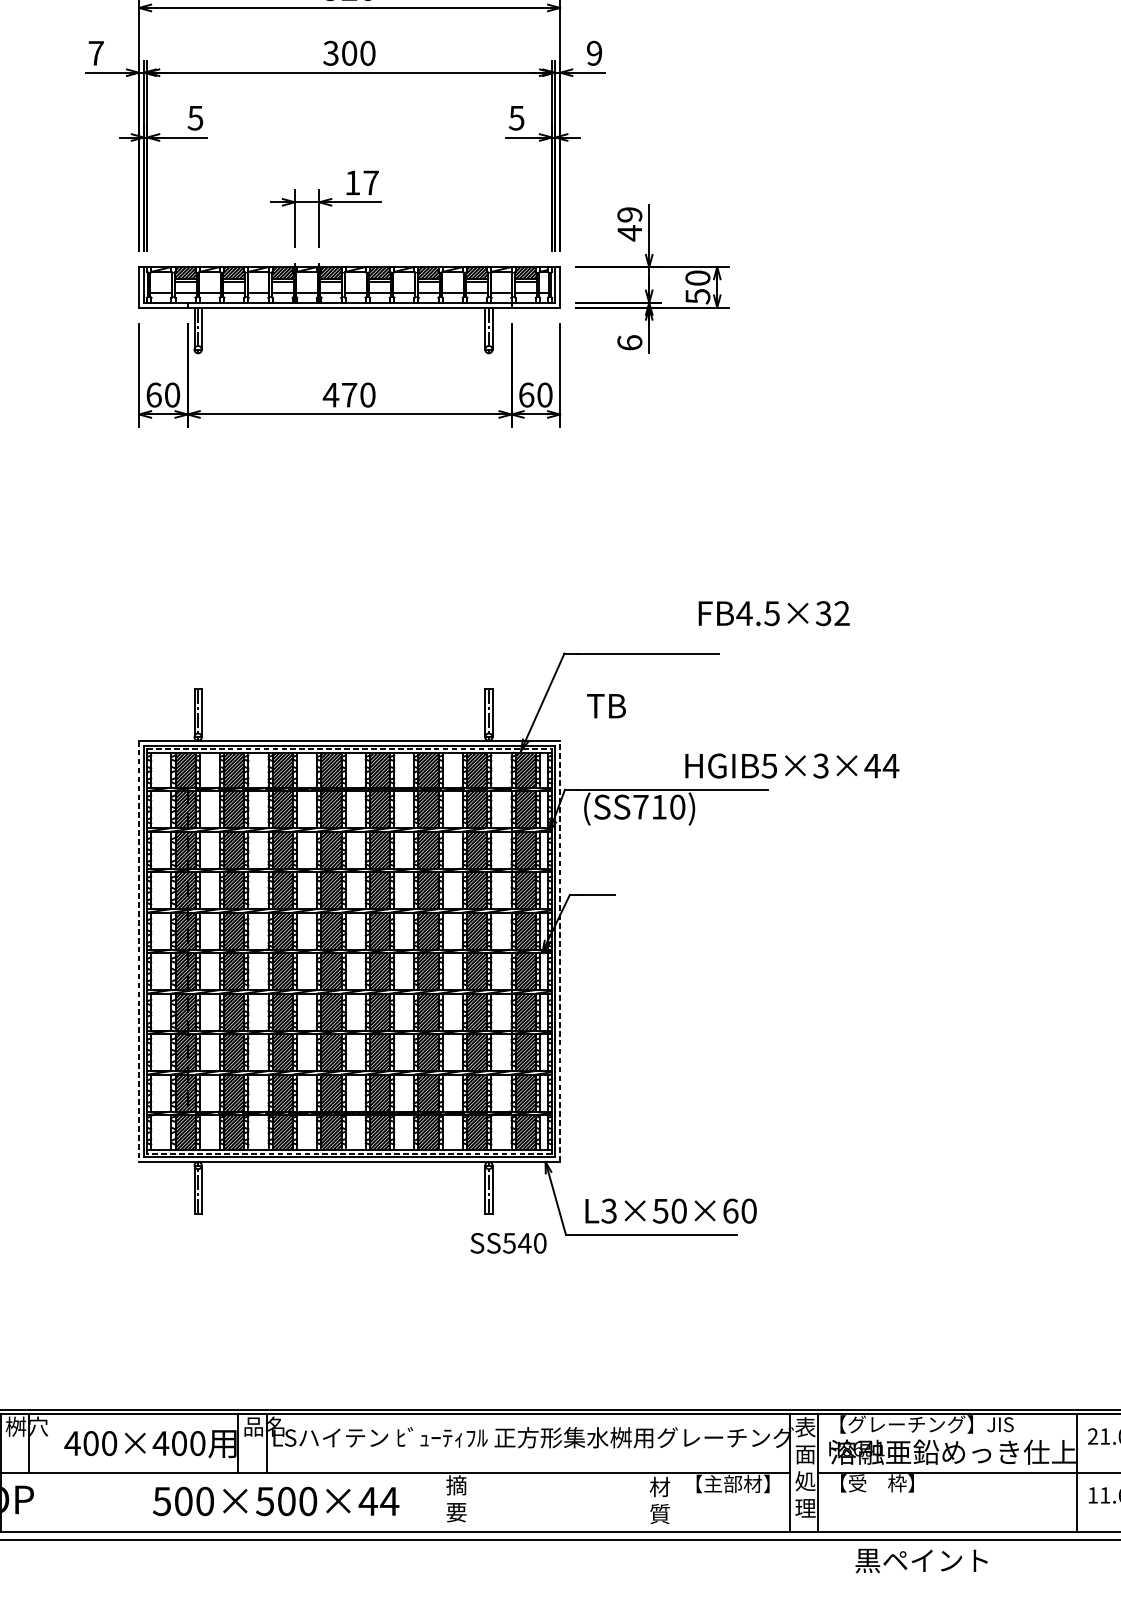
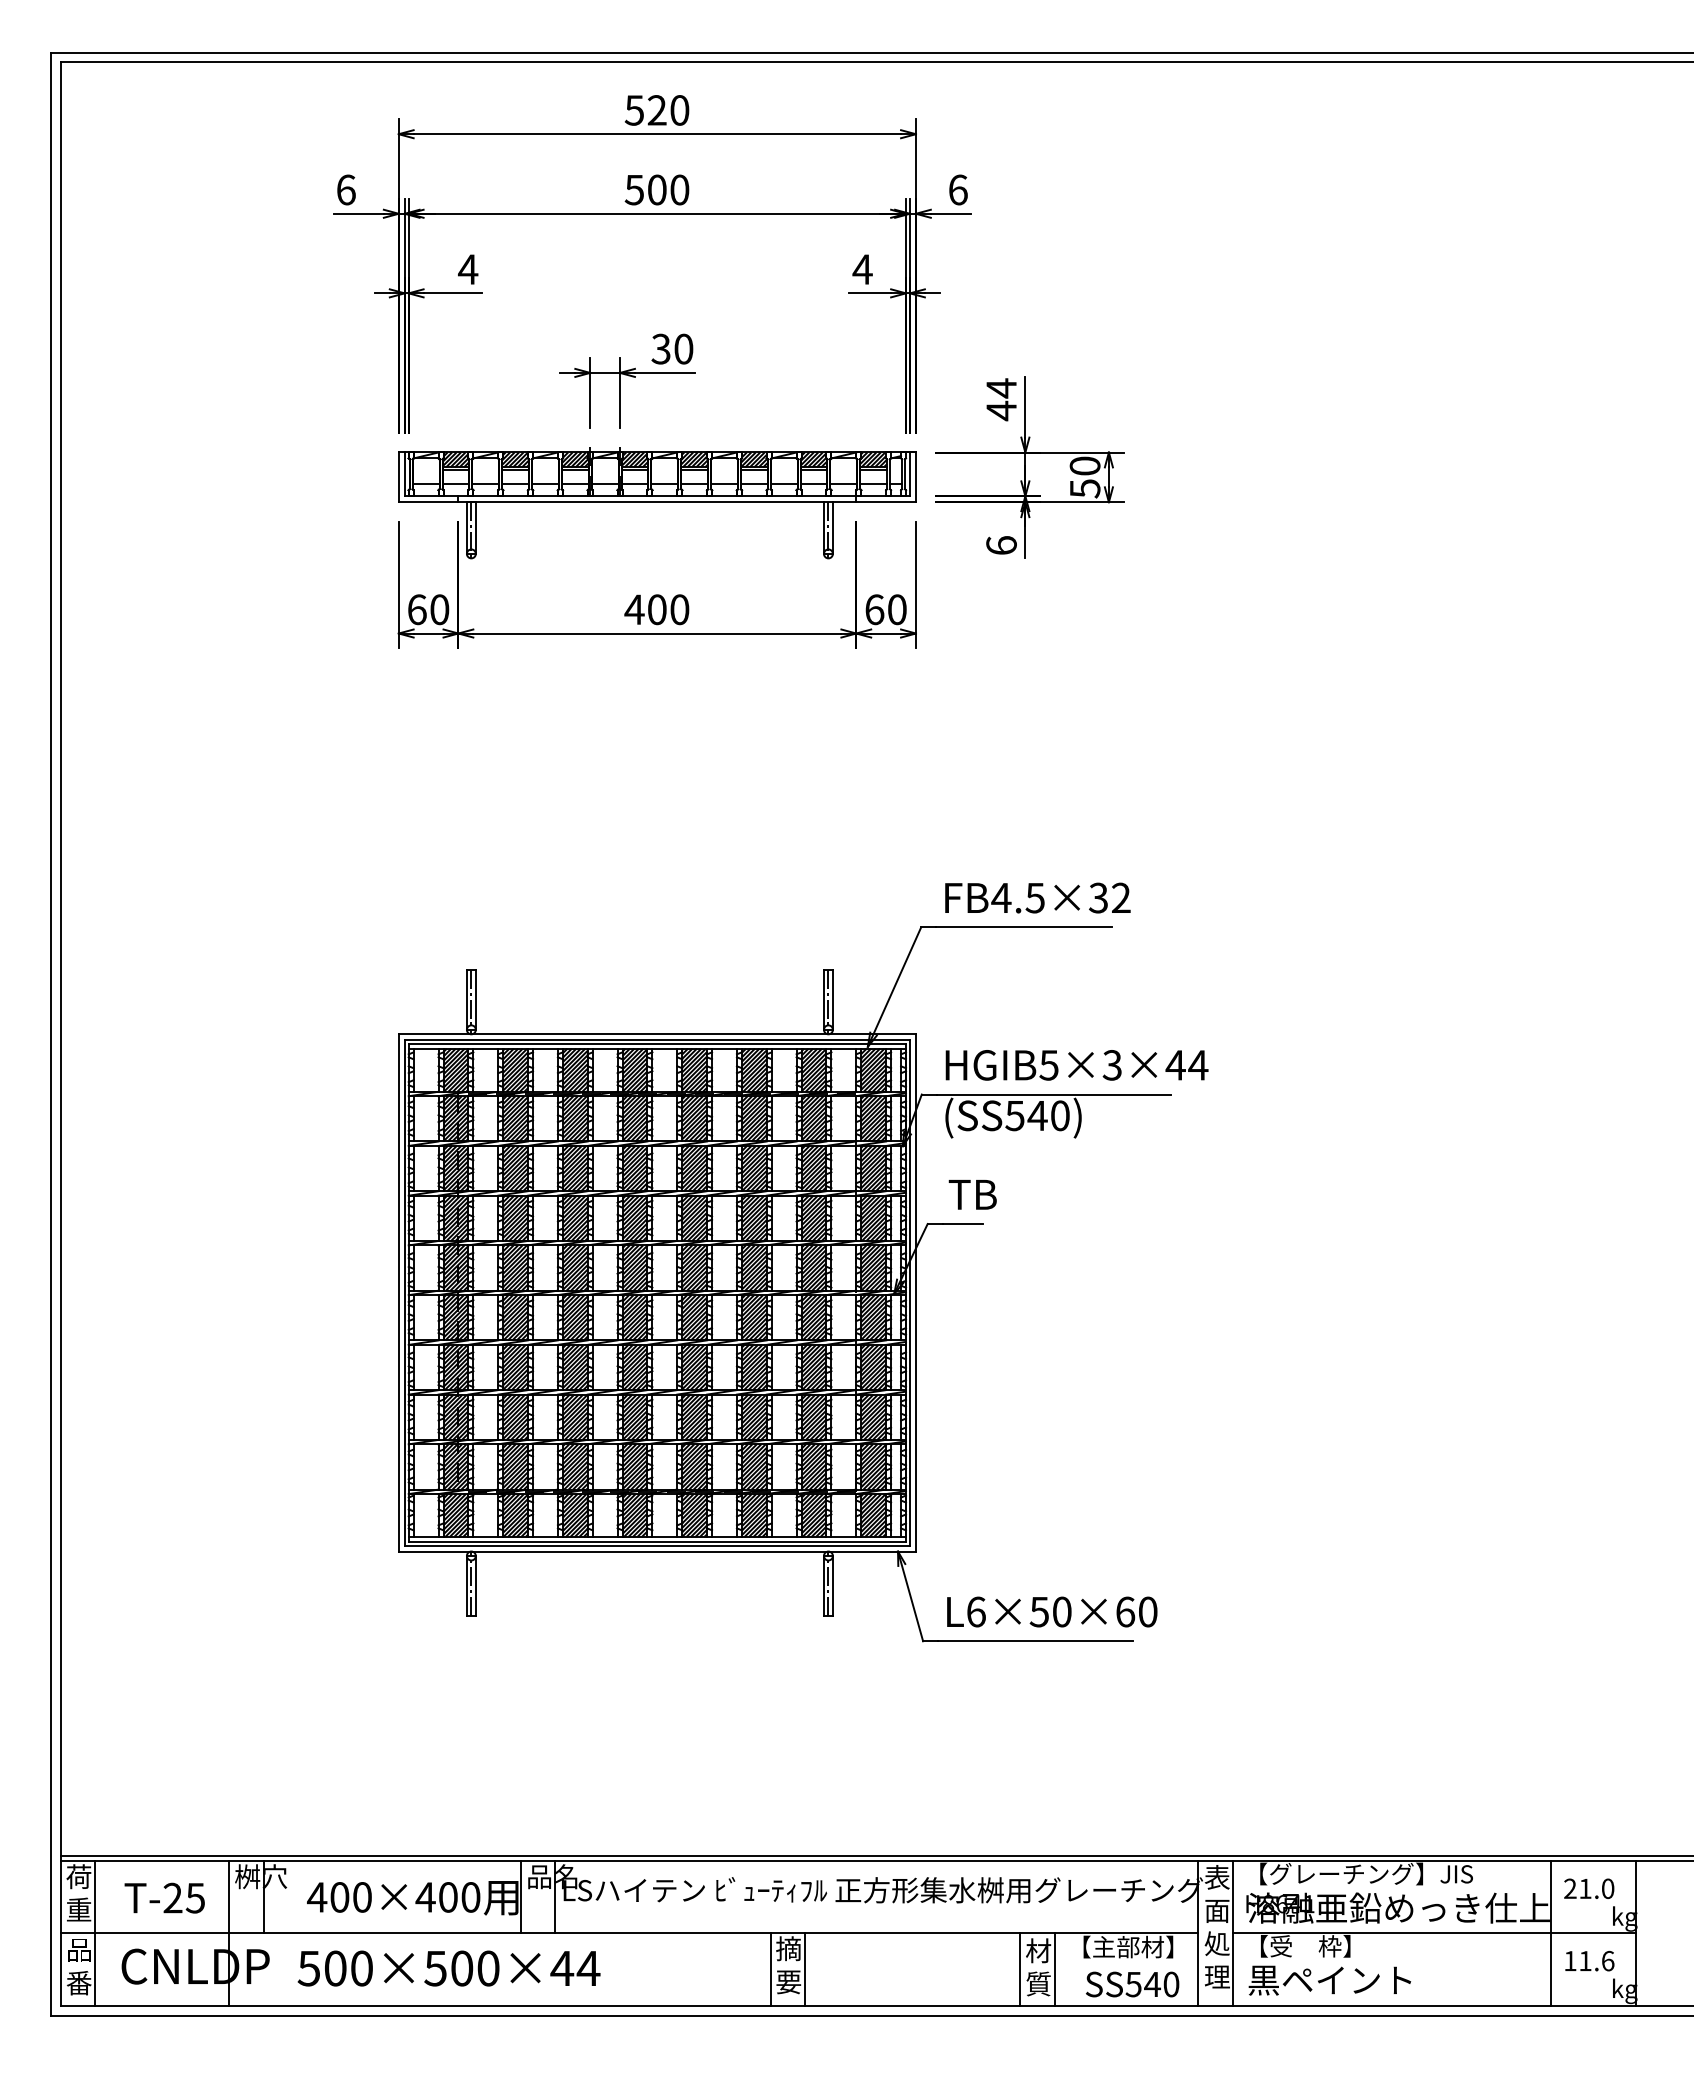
text: (96, 52) -> (346, 189), 7 -> 6
text: (330, 52) -> (634, 189), 300 -> 500
text: (593, 52) -> (957, 189), 9 -> 6
text: (195, 118) -> (468, 269), 5 -> 4
text: (516, 118) -> (862, 269), 5 -> 4
text: (361, 182) -> (672, 348), 17 -> 30
text: (629, 214) -> (1001, 388), 49 -> 44
text: (349, 394) -> (657, 609), 470 -> 400
text: (773, 613) -> (1037, 897), moved
text: (606, 705) -> (972, 1194), moved
line: (349, 749) -> (657, 1044), dashed -> solid
text: (791, 766) -> (1076, 1065), moved
text: (650, 807) -> (1026, 1116), (SS710) -> (SS540)
line: (138, 951) -> (398, 1292), dashed -> solid
line: (559, 951) -> (915, 1292), dashed -> solid
line: (349, 1153) -> (657, 1541), dashed -> solid
text: (608, 1210) -> (975, 1611), L3×50×60 -> L6×50×60
text: (508, 1243) -> (1132, 1984), moved
text: (275, 1501) -> (448, 1968), moved
line: (441, 1502) -> (770, 1969), added
line: (470, 1502) -> (805, 1969), added
line: (645, 1502) -> (1020, 1969), added
line: (673, 1502) -> (1055, 1969), added
text: (921, 1560) -> (1329, 1980), moved

